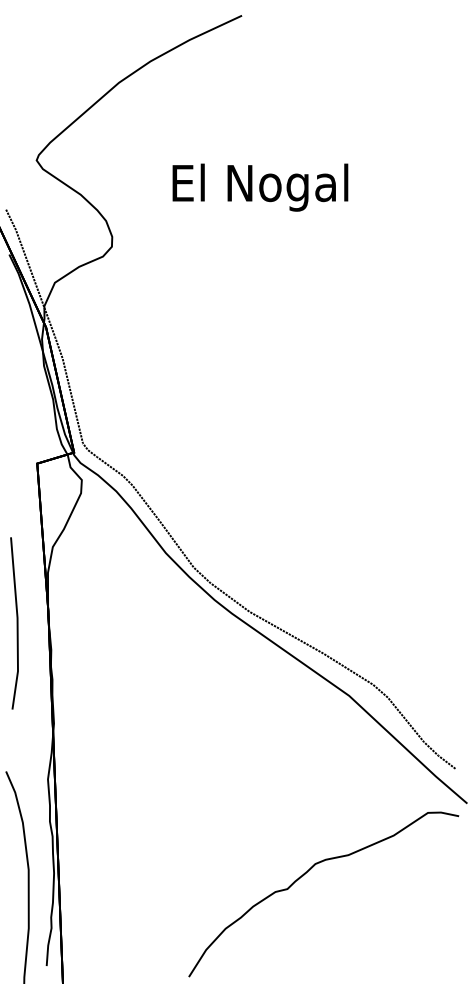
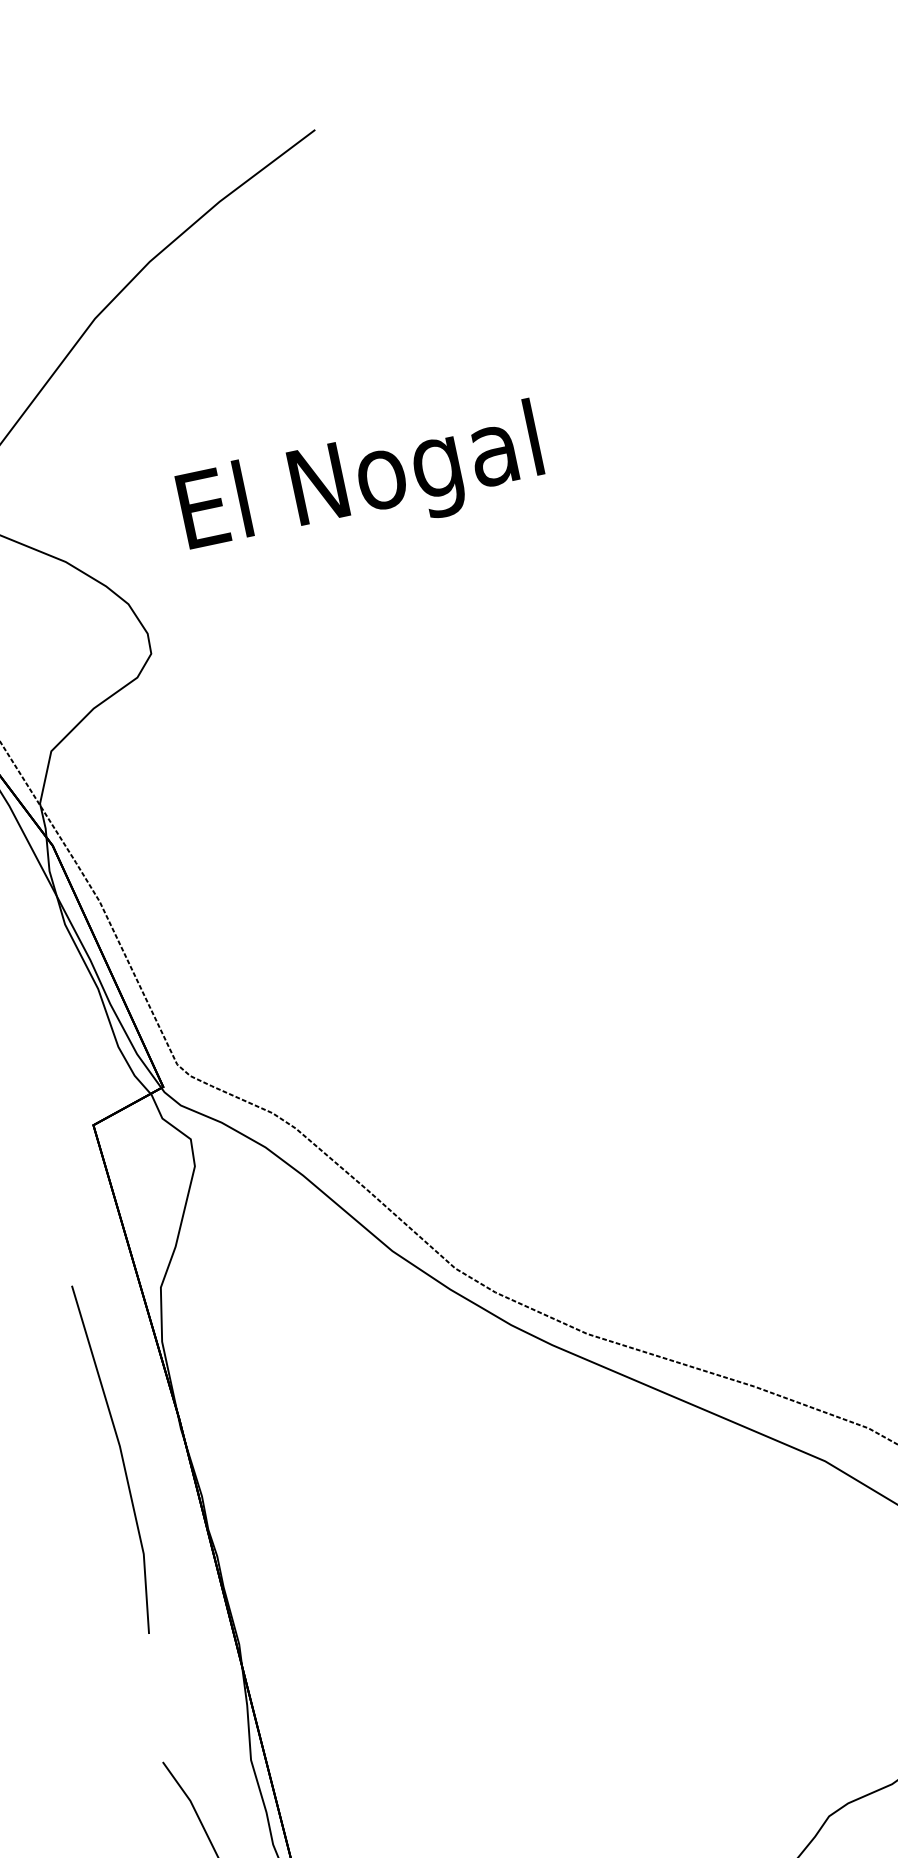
text: (260, 187) -> (361, 483), moved

